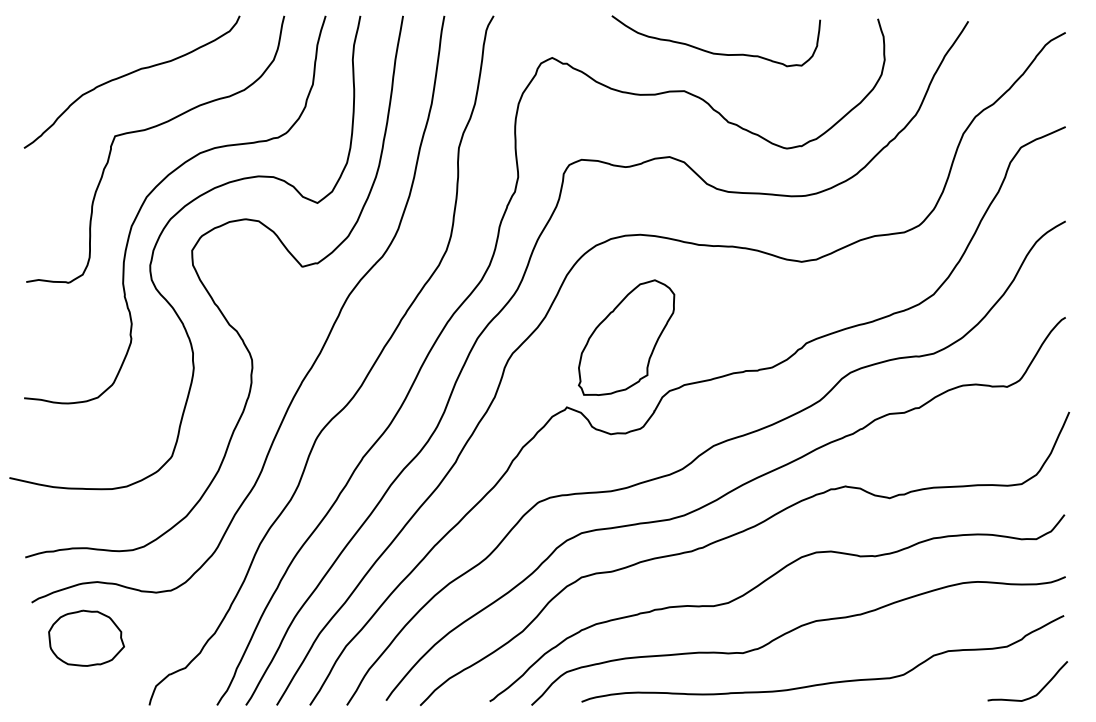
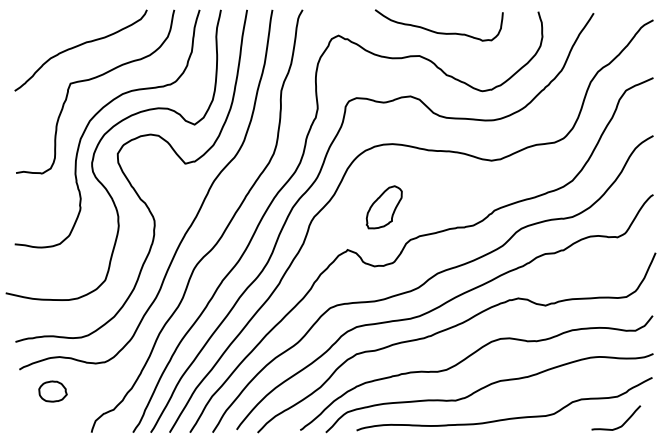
part: (627, 338) -> (384, 207), size x0.6
part: (85, 638) -> (52, 391), size x0.6
curve: (1034, 693) -> (620, 425), moved

